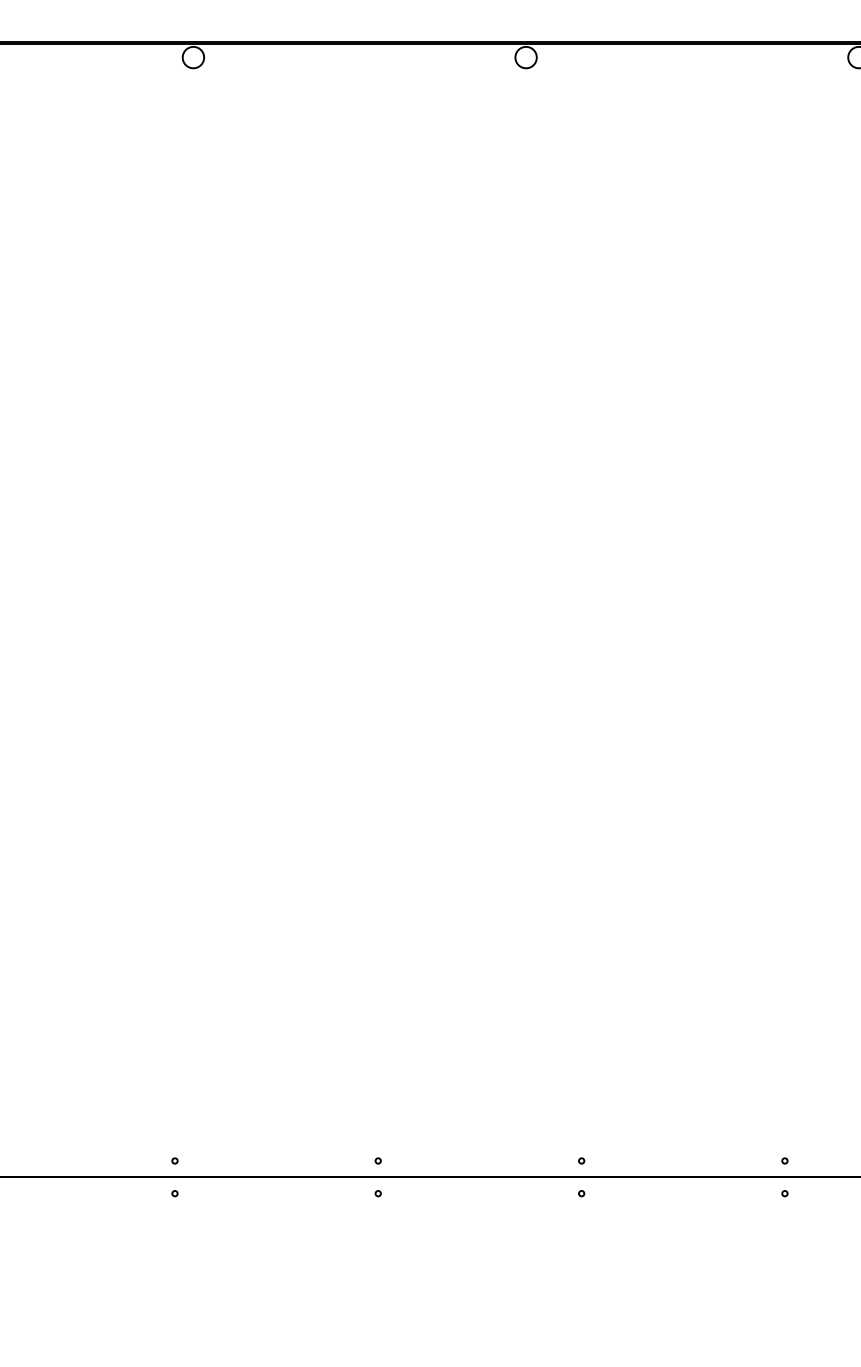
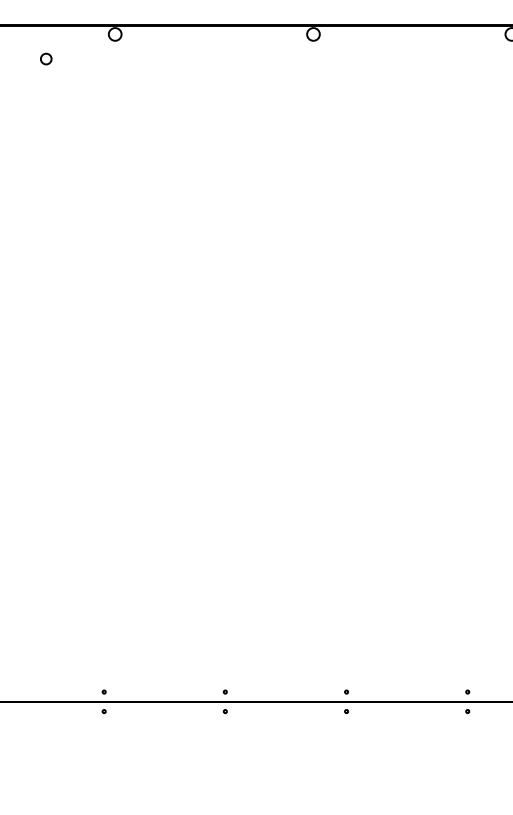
circle: (78, 97) -> (46, 58), added

